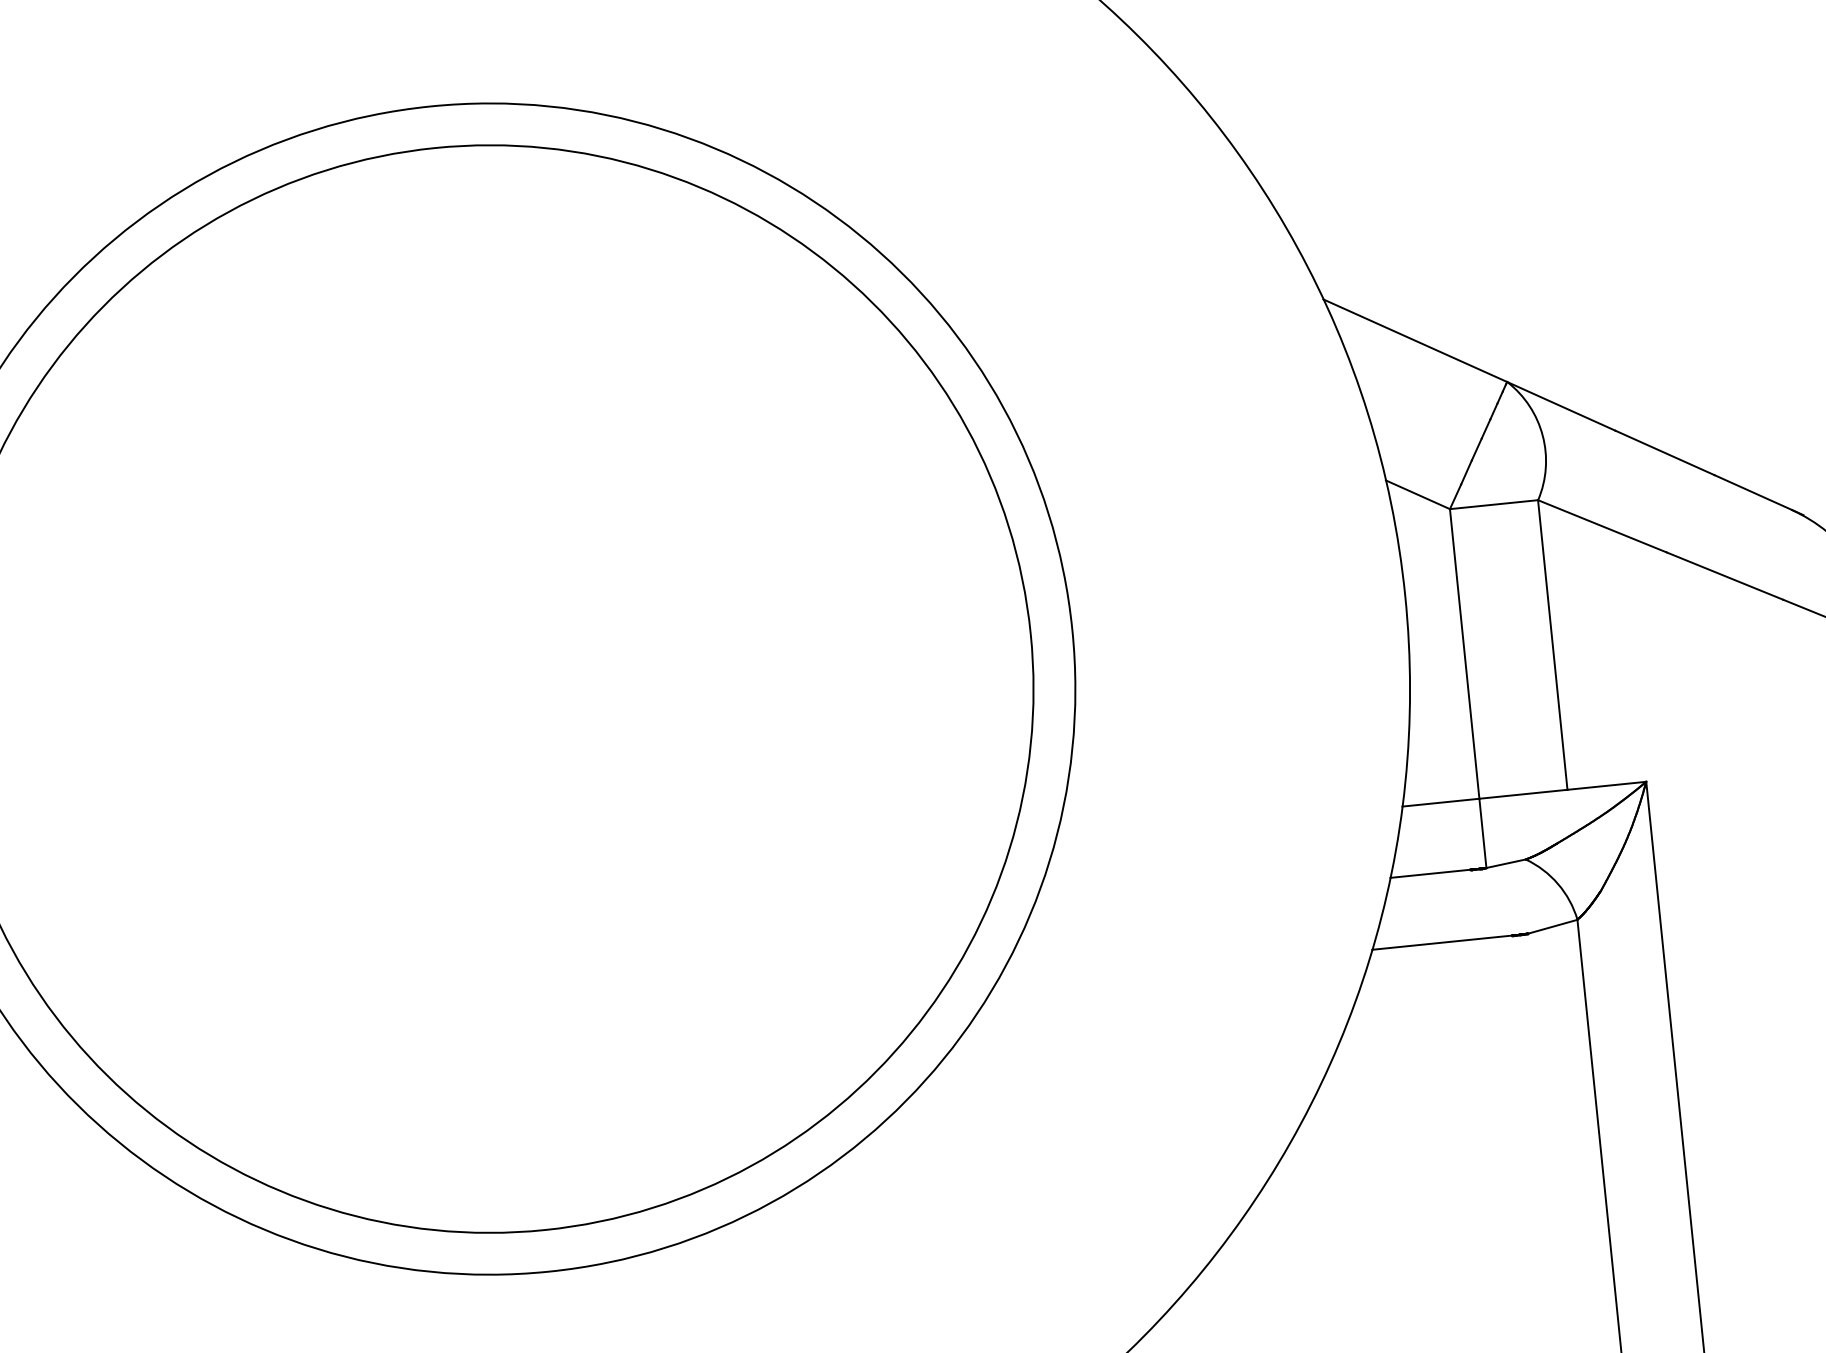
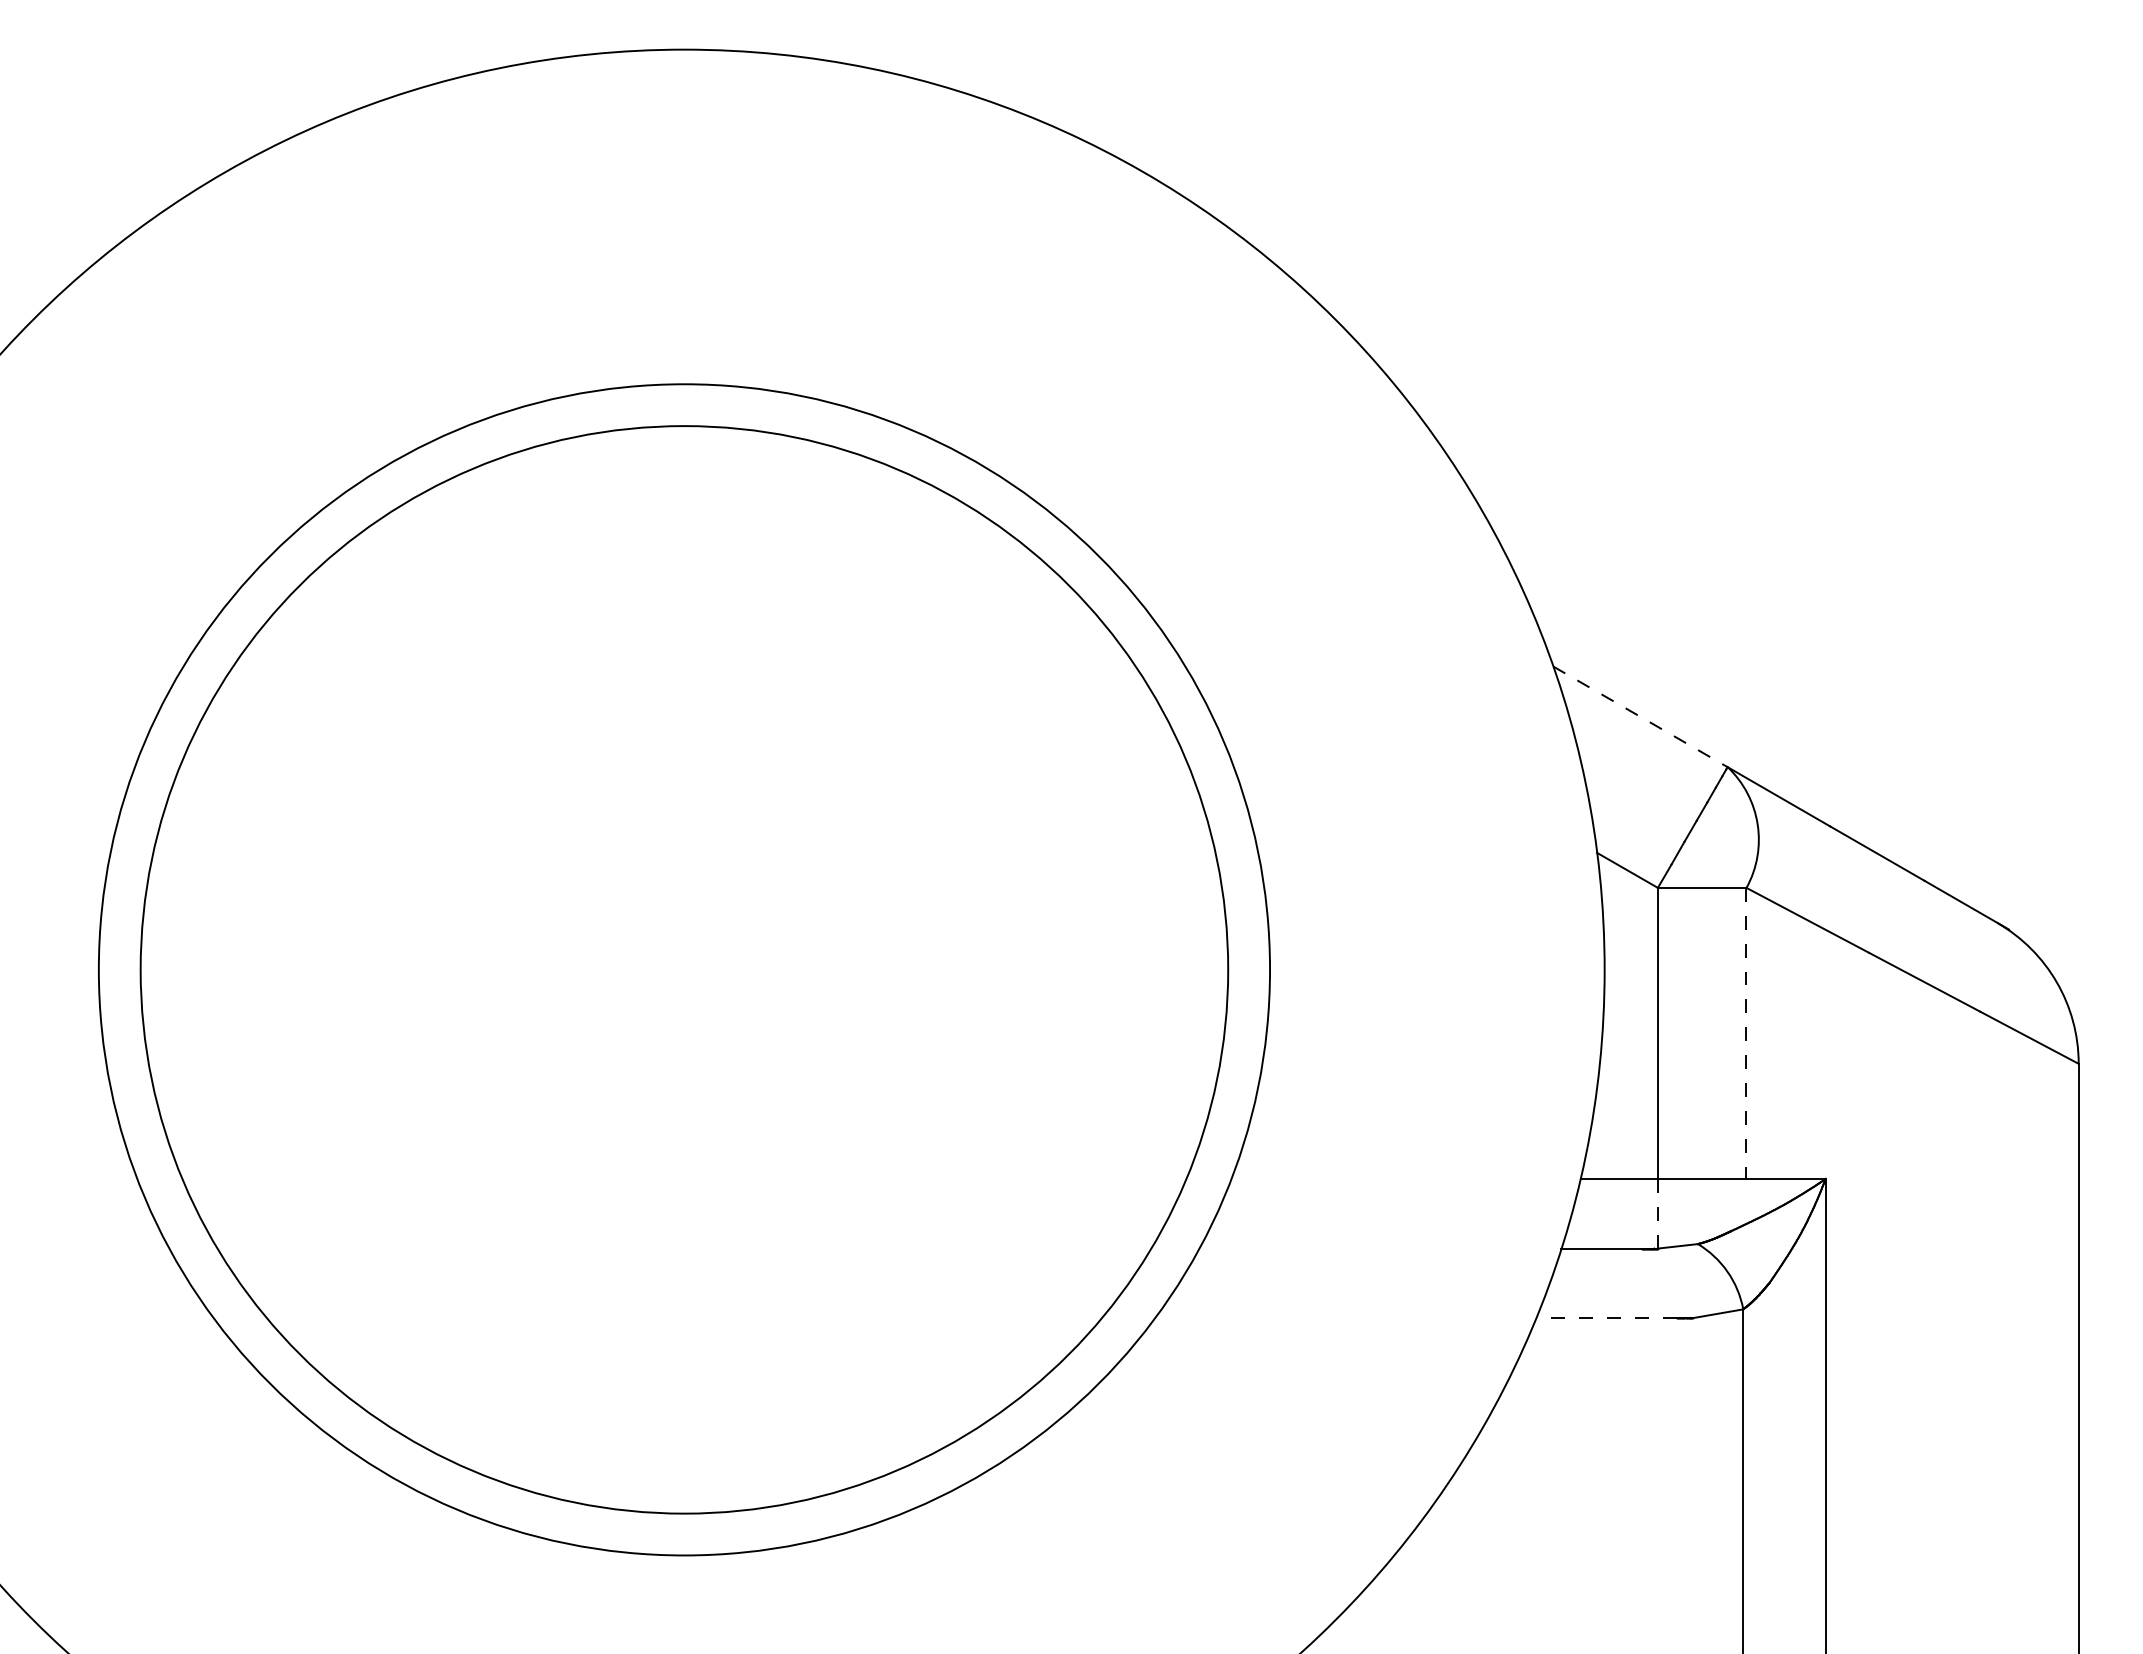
line: (1415, 340) -> (1640, 716), solid -> dashed
line: (1552, 645) -> (1746, 1033), solid -> dashed
line: (1482, 833) -> (1657, 1213), solid -> dashed
line: (1441, 942) -> (1605, 1318), solid -> dashed

